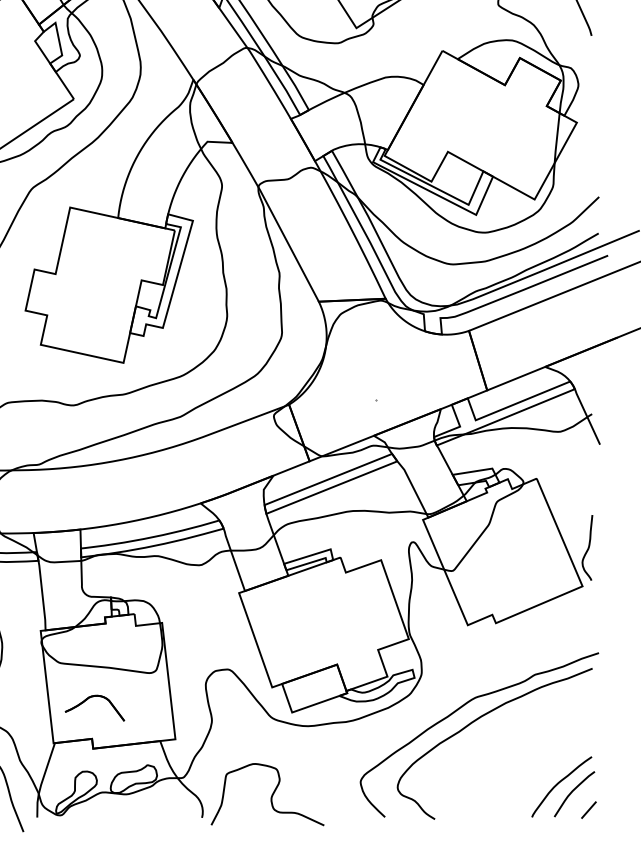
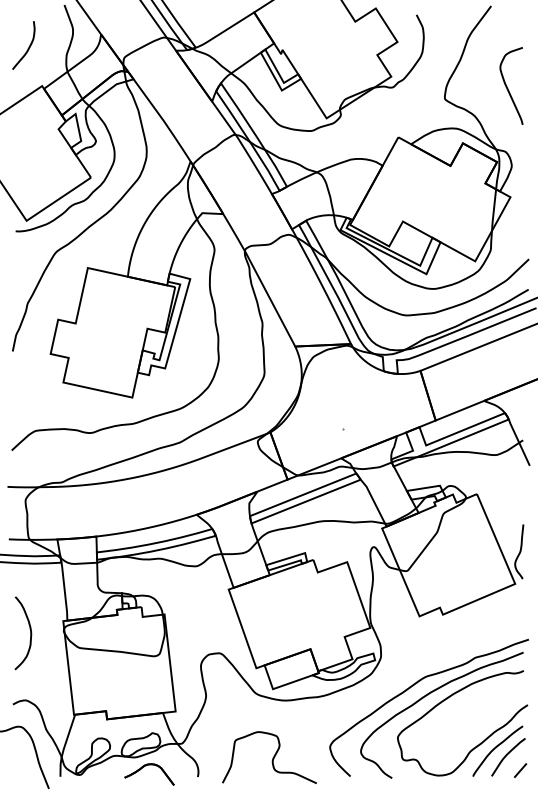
part: (88, 699) -> (144, 767), moved
curve: (536, 780) -> (476, 745), added
curve: (271, 794) -> (272, 757), moved

